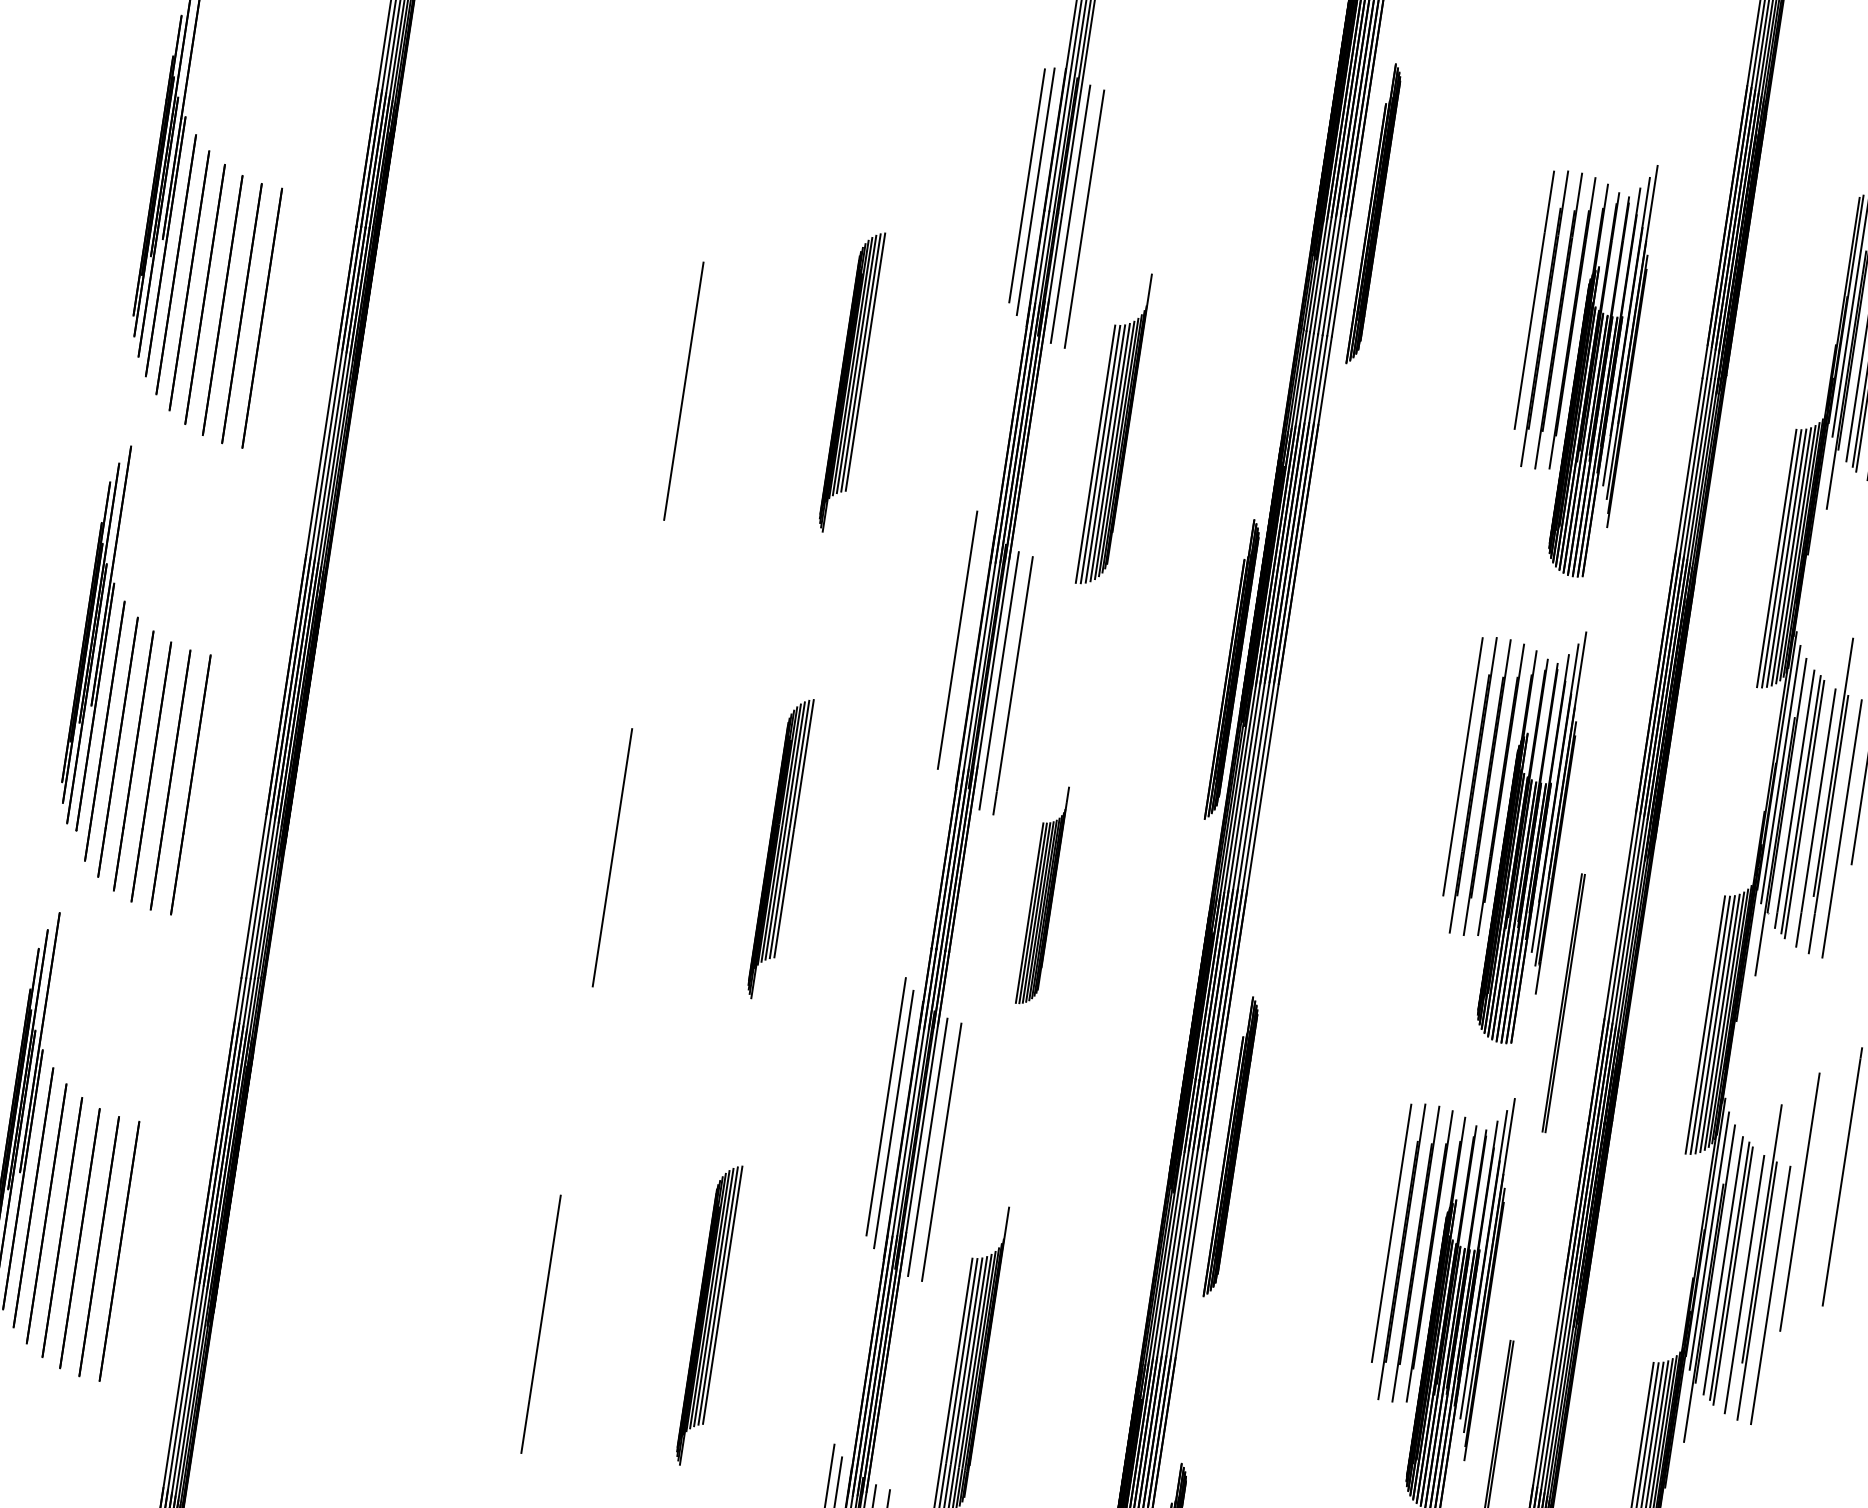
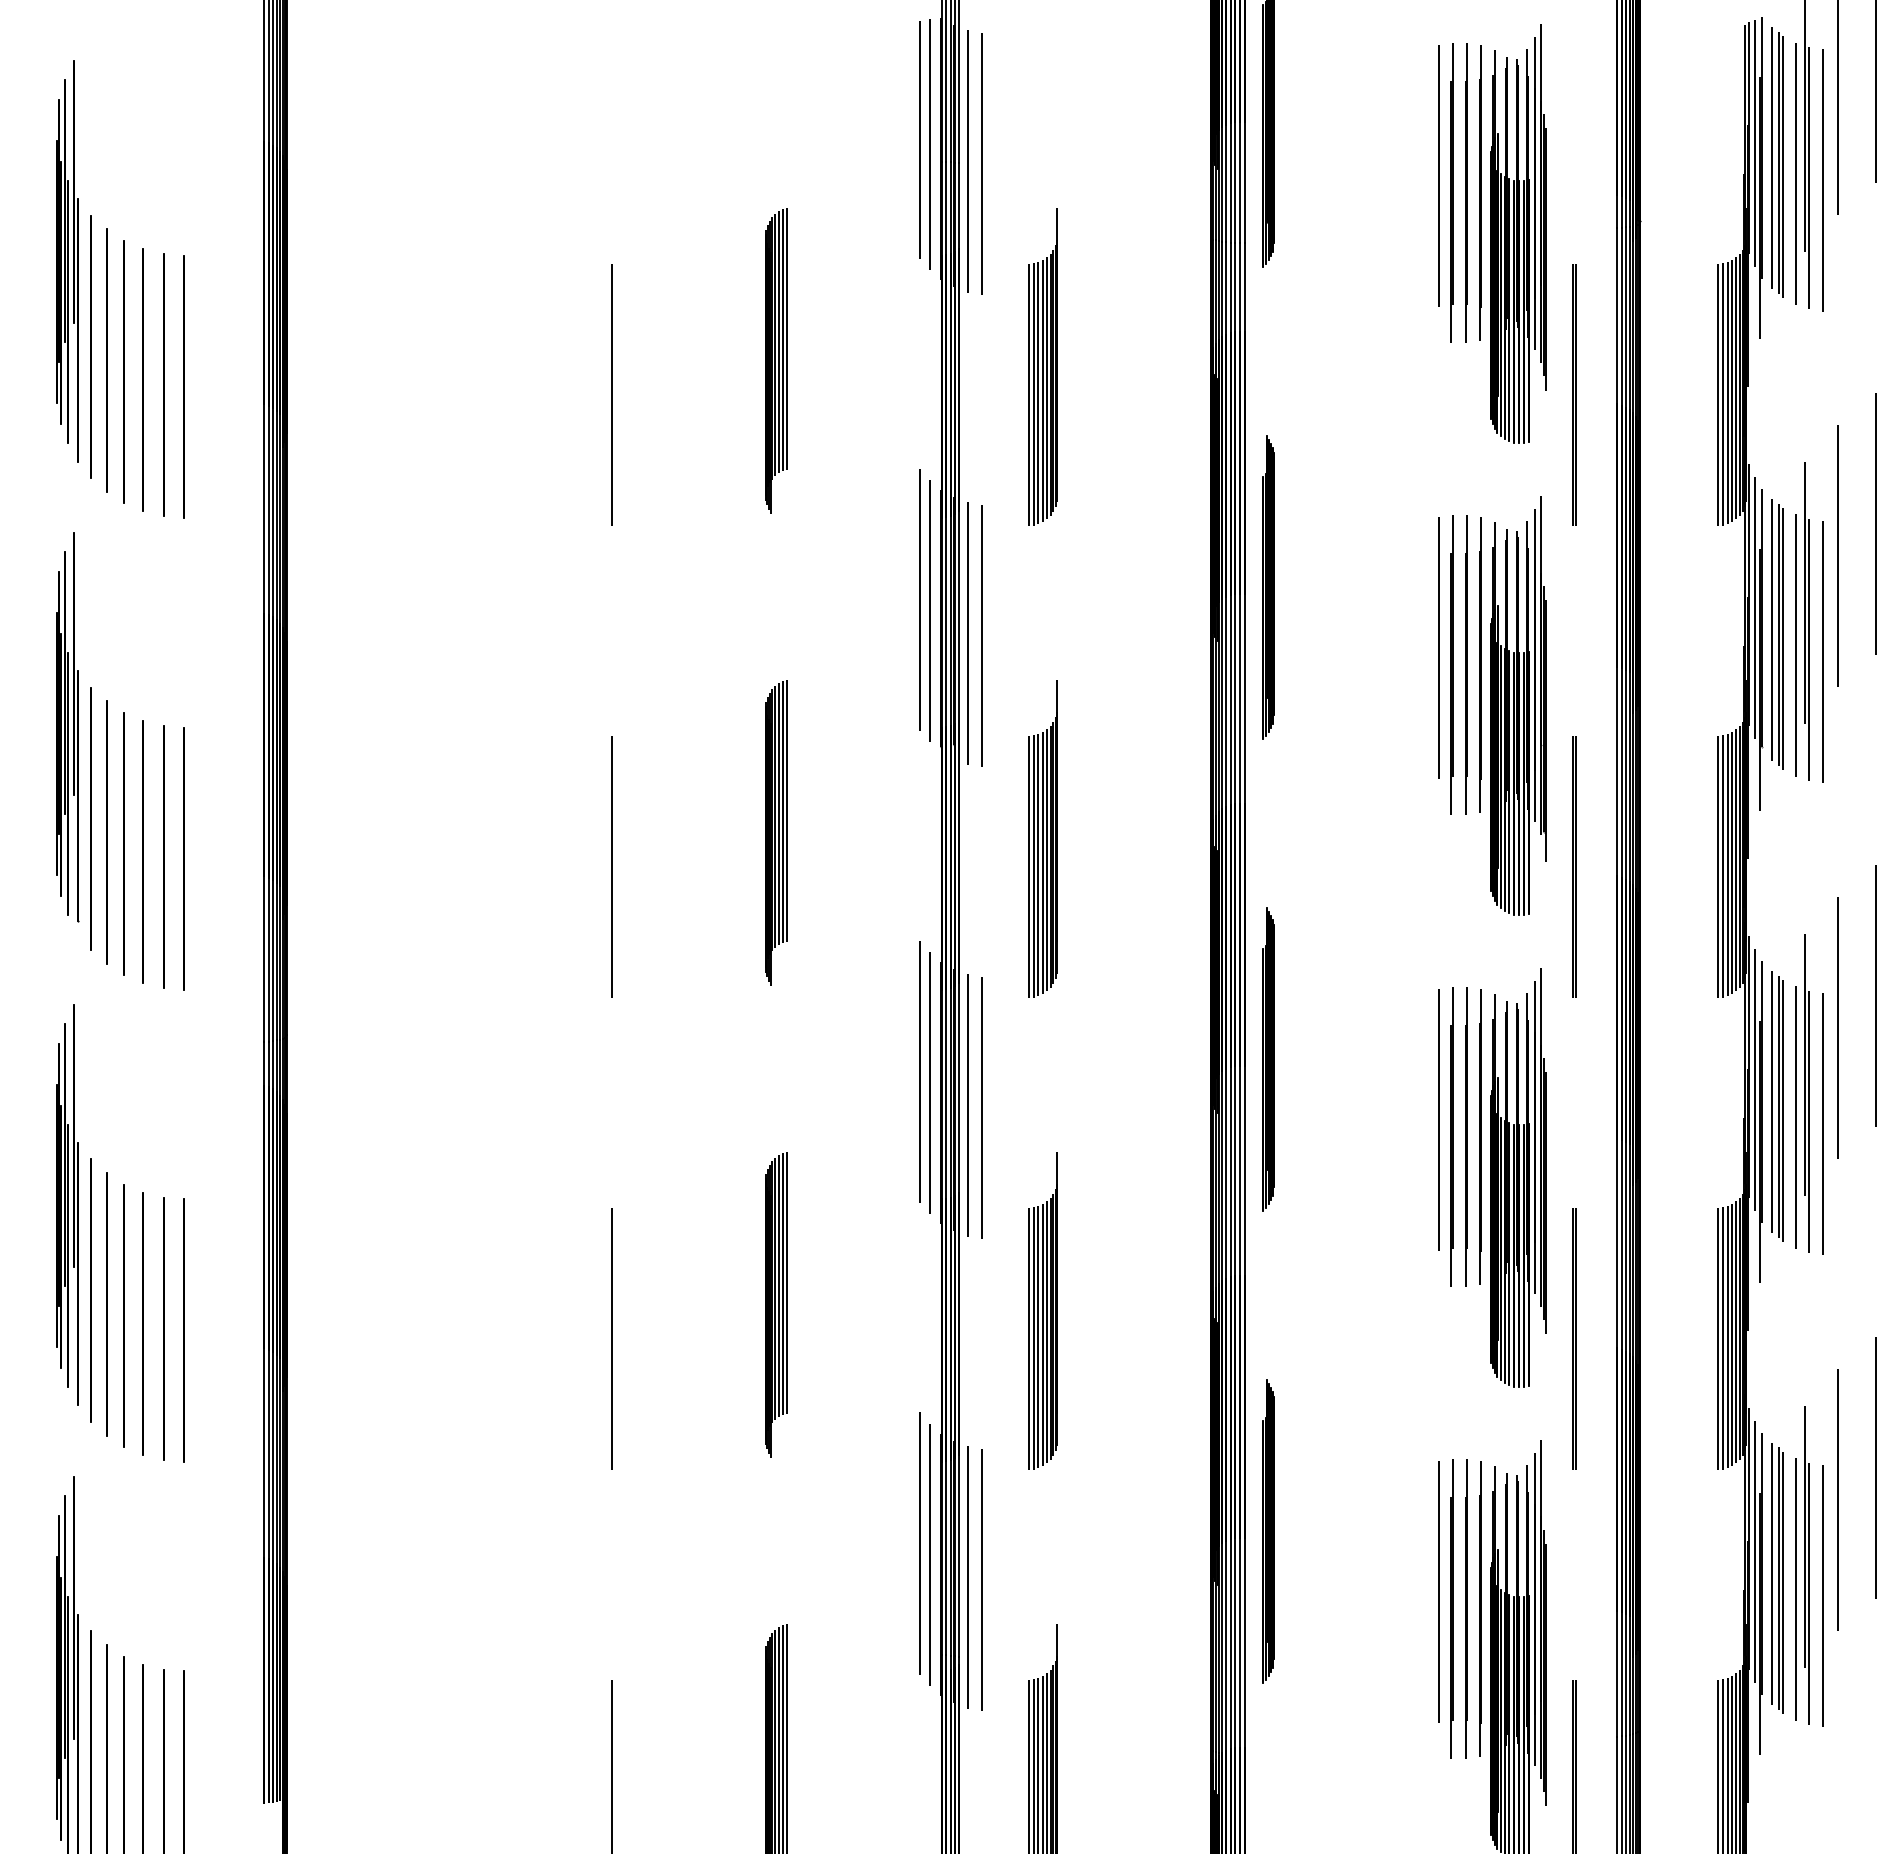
line: (1634, 536) -> (1573, 394), added
line: (964, 653) -> (929, 611), added
part: (1233, 670) -> (1268, 587), moved
part: (1042, 894) -> (1042, 838), size x1.43

